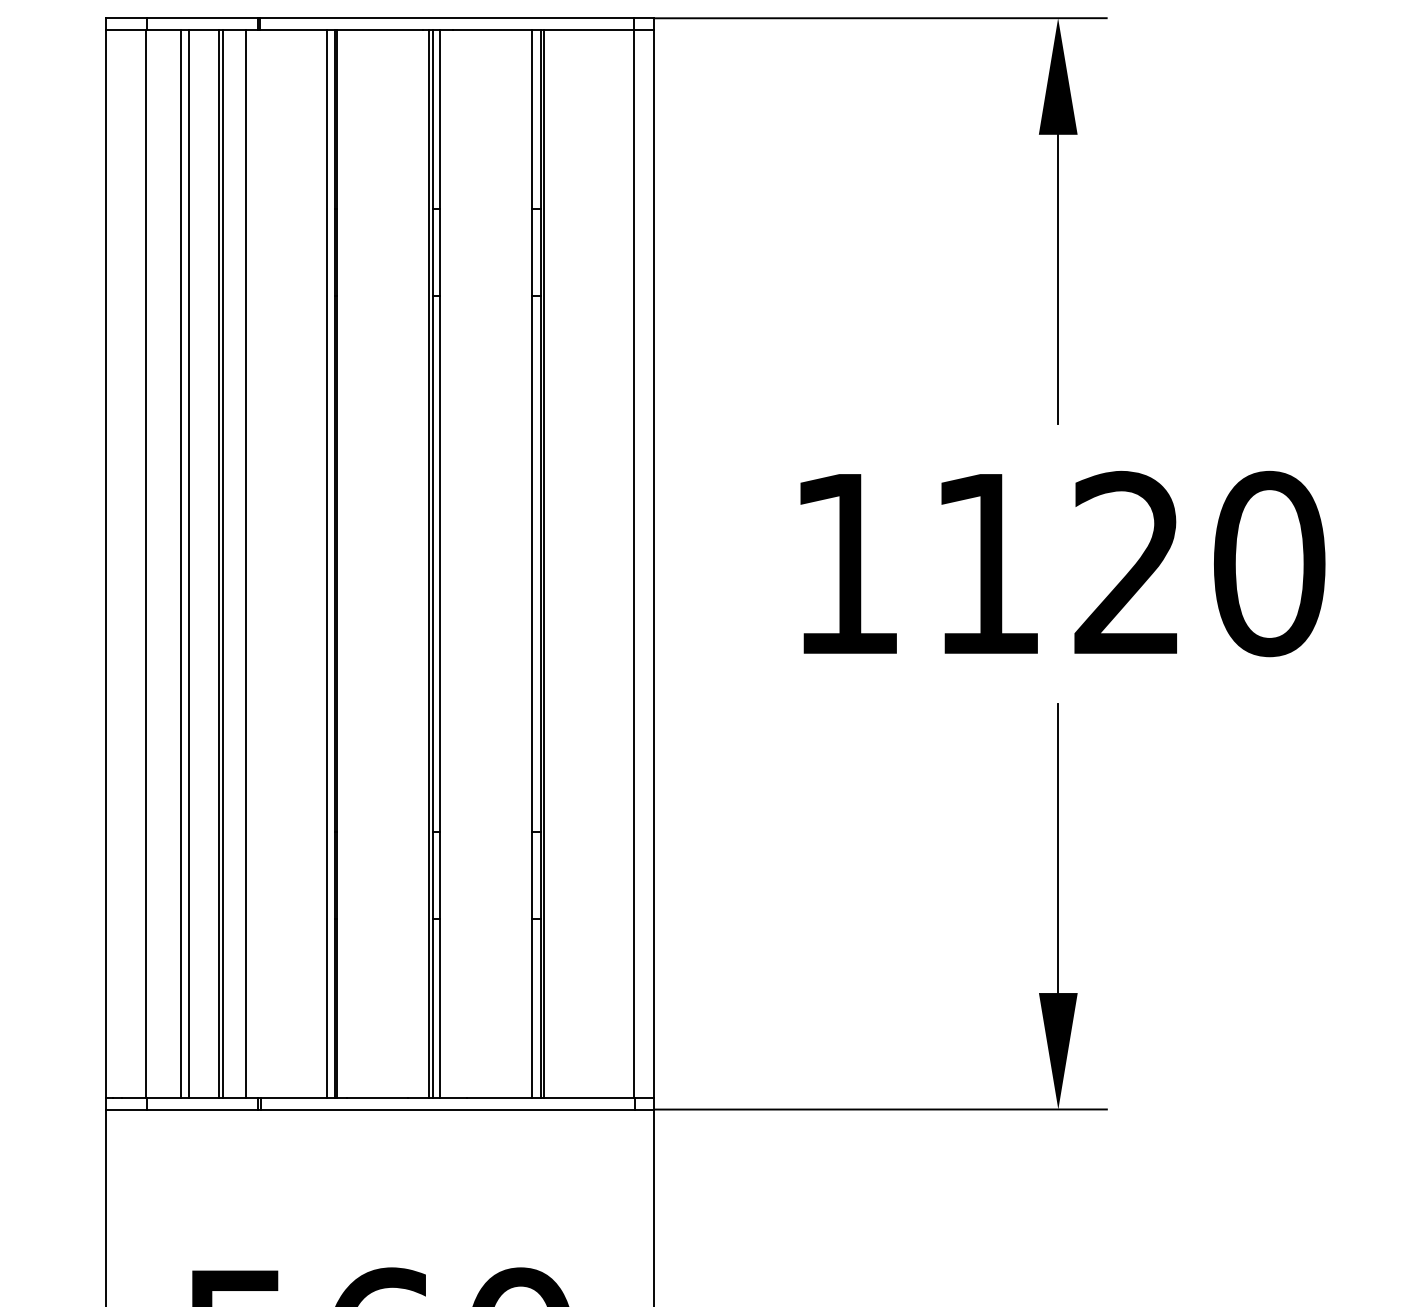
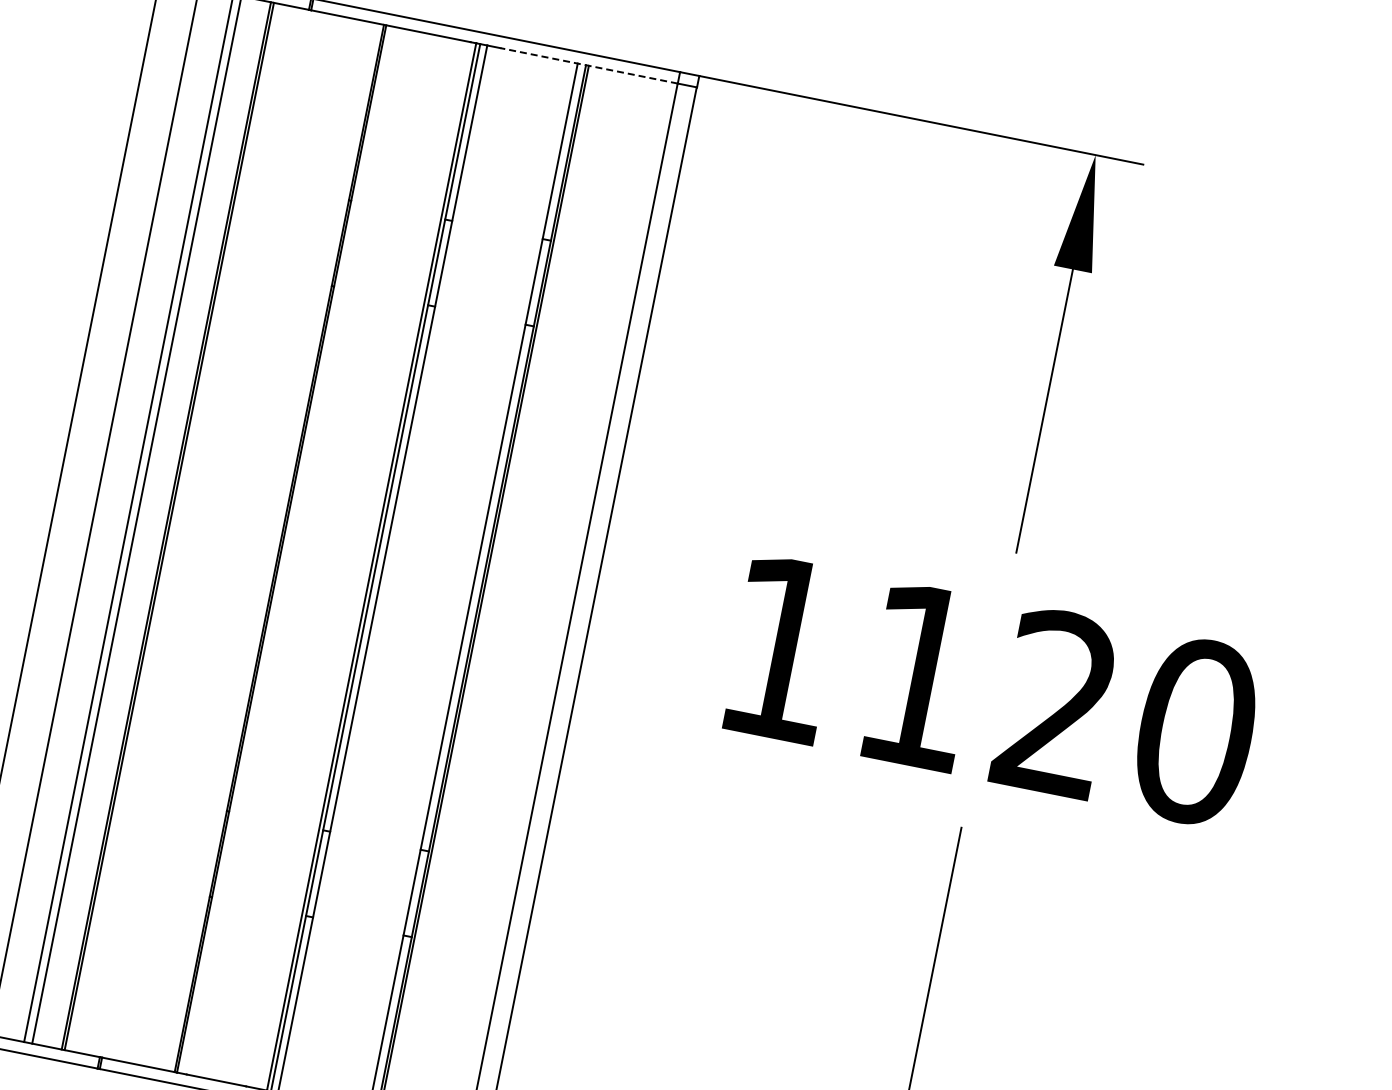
line: (543, 29) -> (588, 65), solid -> dashed
line: (246, 563) -> (192, 530), removed
line: (327, 563) -> (272, 546), removed

